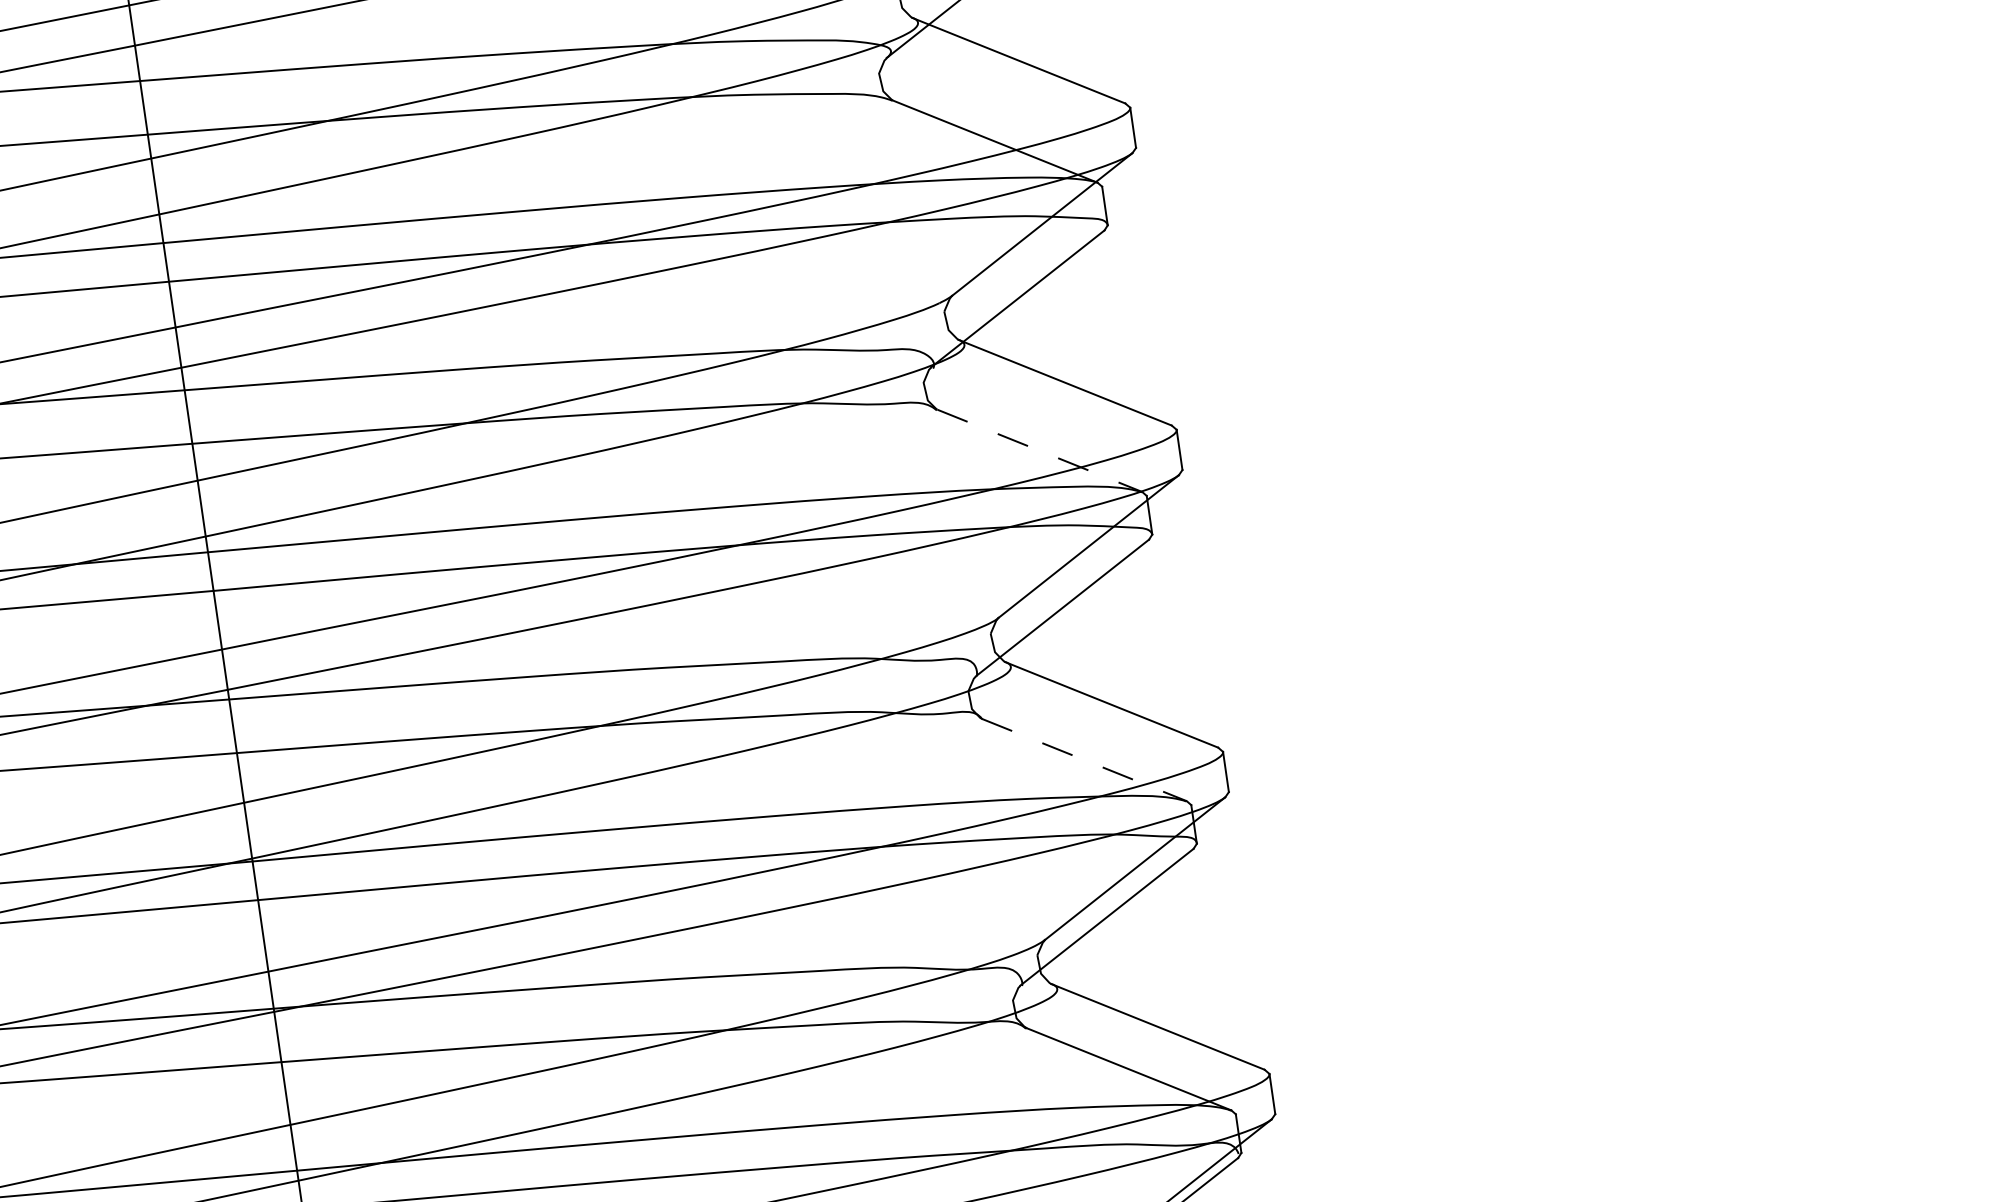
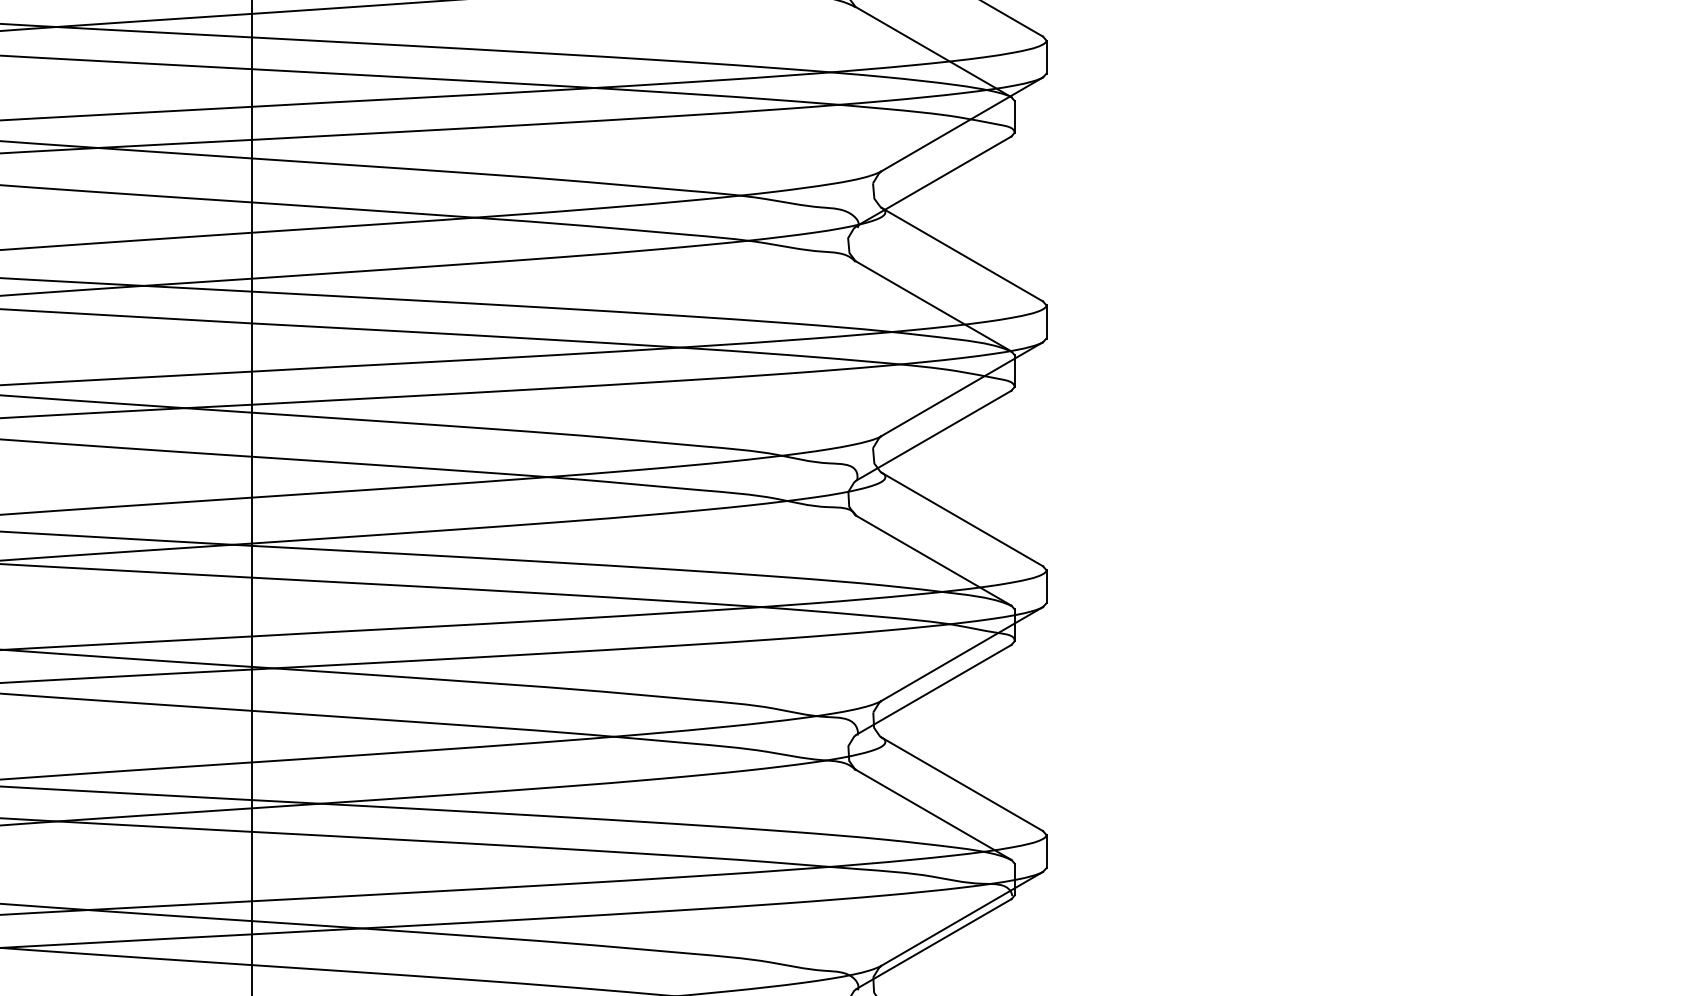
line: (1039, 450) -> (933, 306), dashed -> solid
line: (1083, 759) -> (933, 560), dashed -> solid

